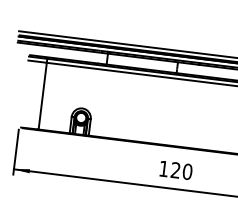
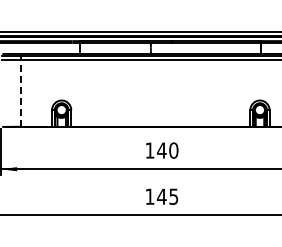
line: (42, 96) -> (20, 93), solid -> dashed
text: (175, 170) -> (161, 150), 120 -> 140

